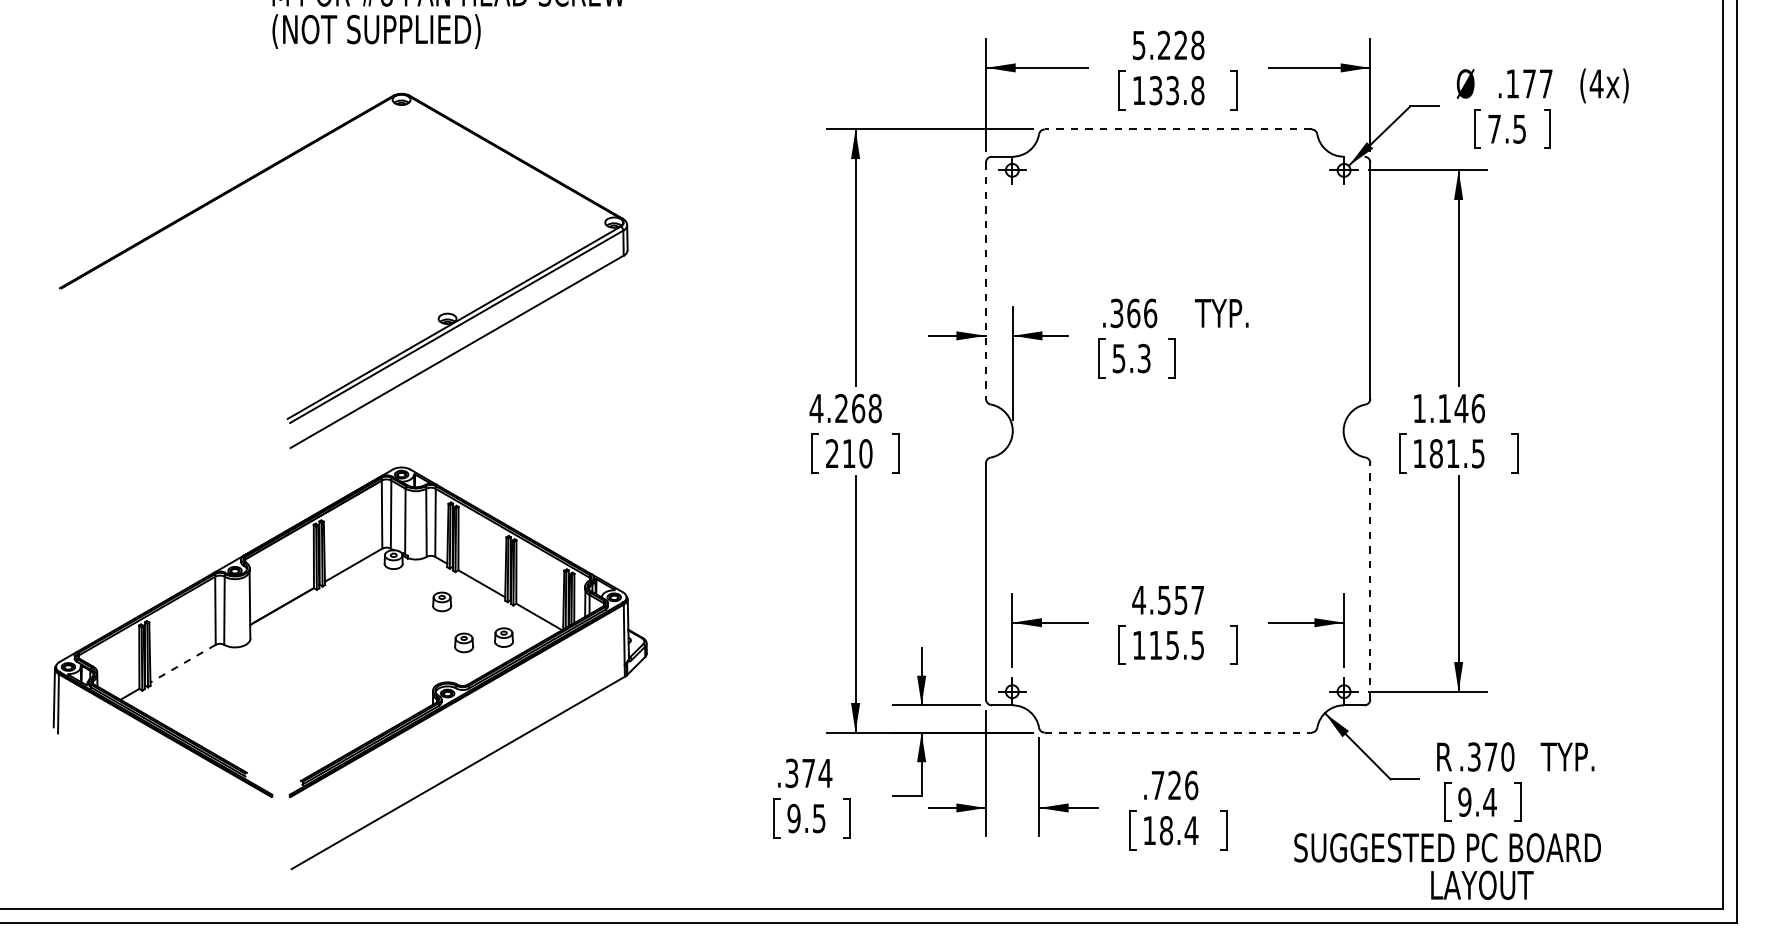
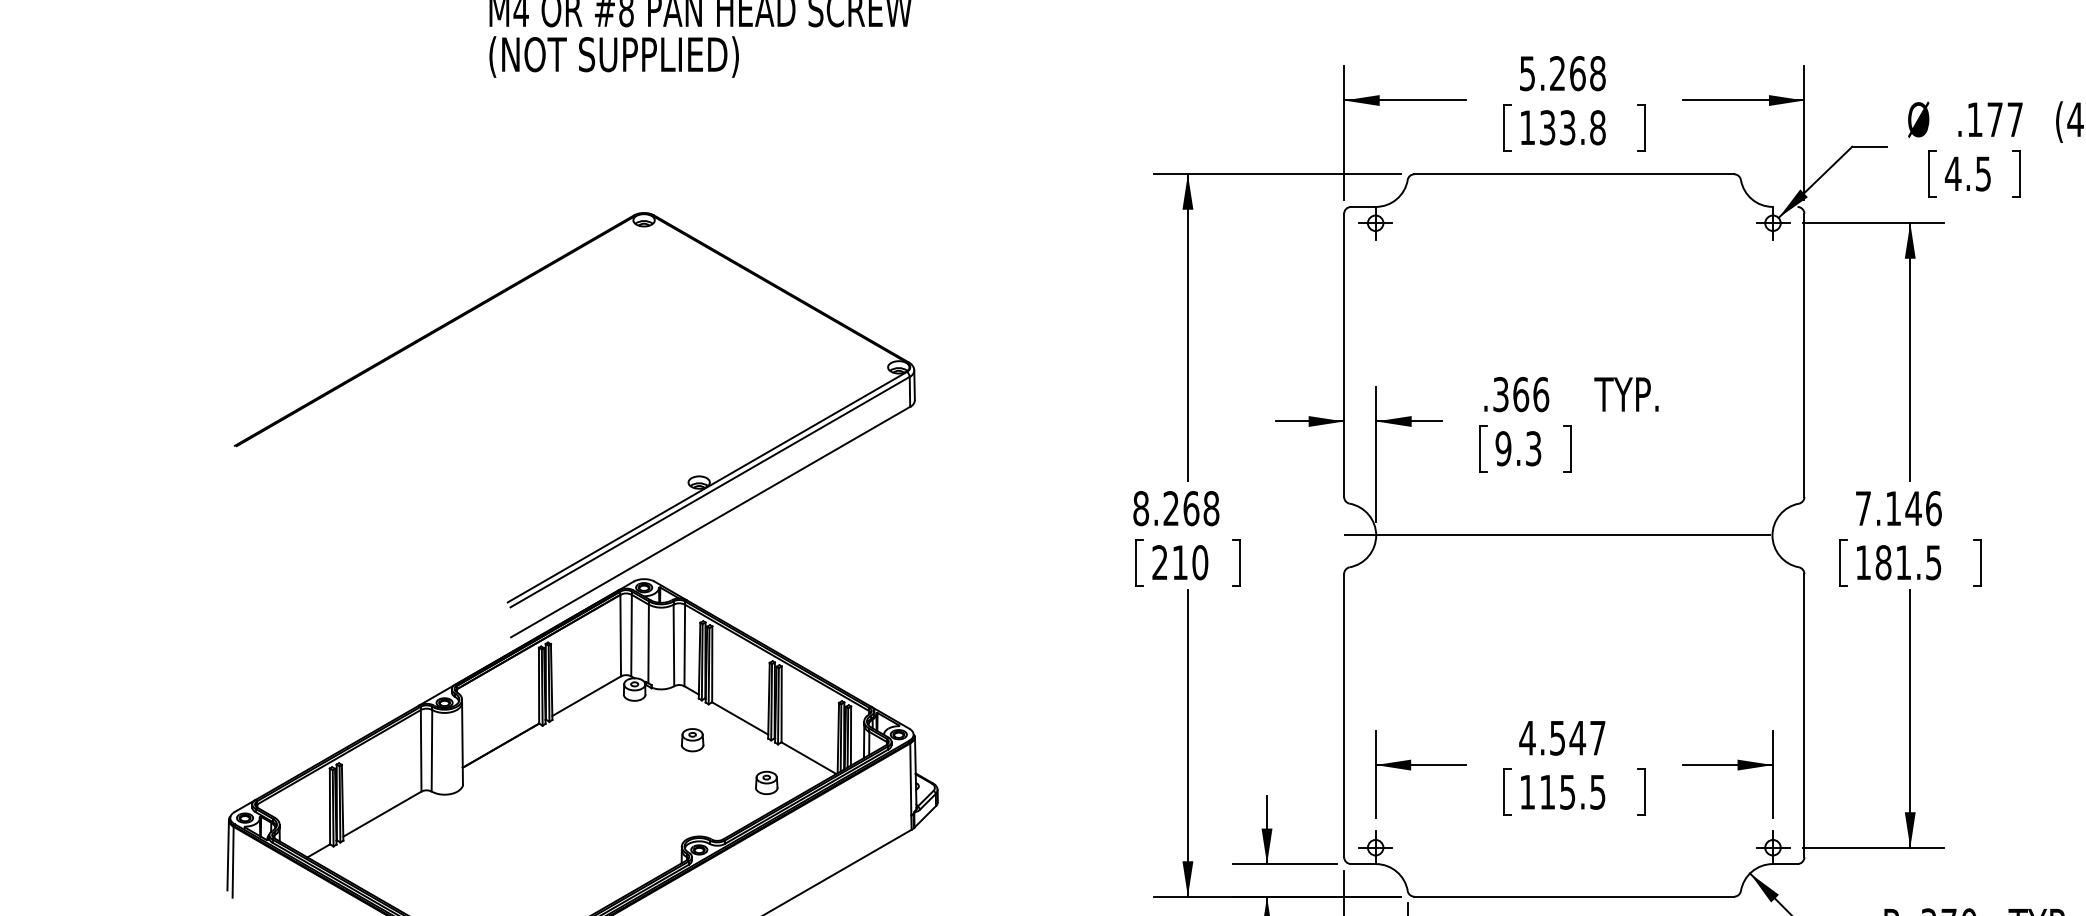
text: (1180, 45) -> (1577, 73), 5.228 -> 5.268
line: (1177, 129) -> (1573, 174), dashed -> solid
text: (1494, 129) -> (1953, 174), 7.5 -> 4.5
line: (986, 281) -> (1344, 356), dashed -> solid
part: (393, 356) -> (634, 527), moved
text: (1118, 358) -> (1502, 448), 5.3 -> 9.3
text: (816, 408) -> (1141, 508), 4.268 -> 8.268
text: (1419, 408) -> (1863, 508), 1.146 -> 7.146
line: (1177, 431) -> (1573, 536), added
line: (1370, 580) -> (1804, 714), dashed -> solid
text: (1180, 600) -> (1577, 738), 4.557 -> 4.547
part: (464, 642) -> (719, 788), removed
line: (183, 663) -> (382, 813), dashed -> solid
line: (1178, 732) -> (1574, 896), dashed -> solid

